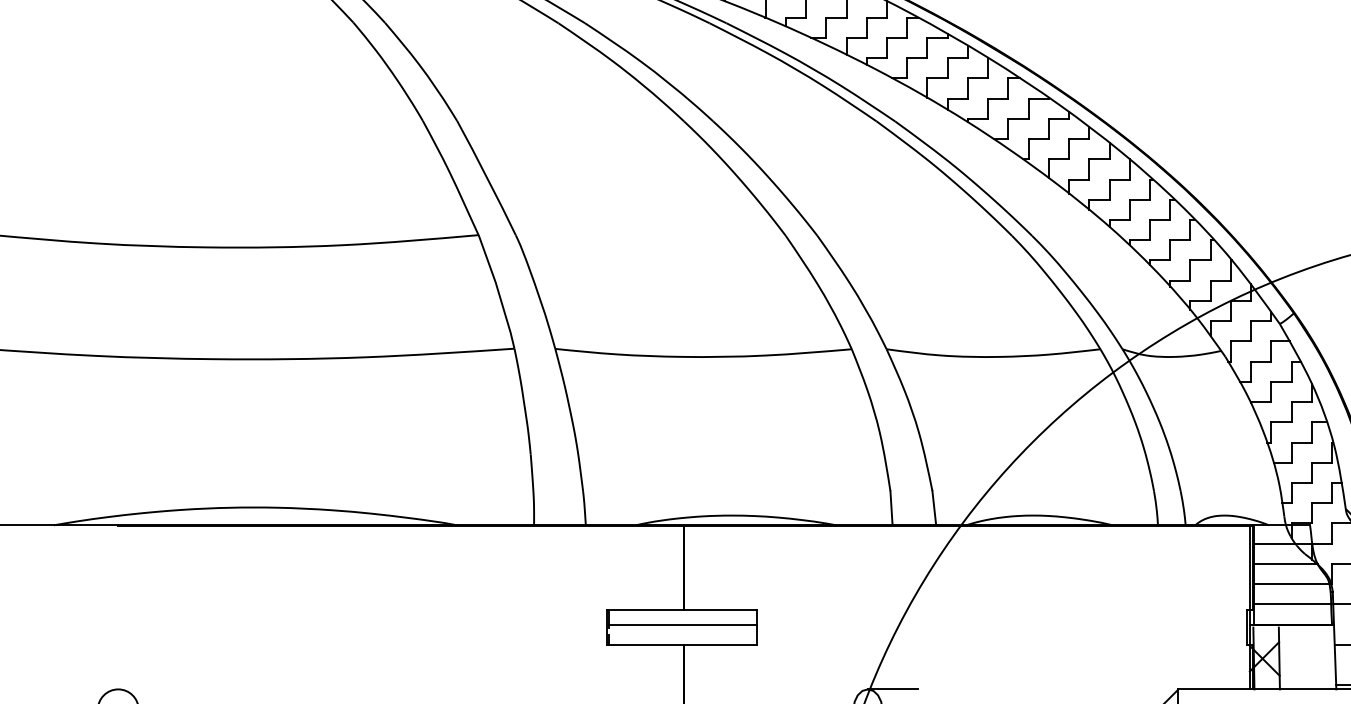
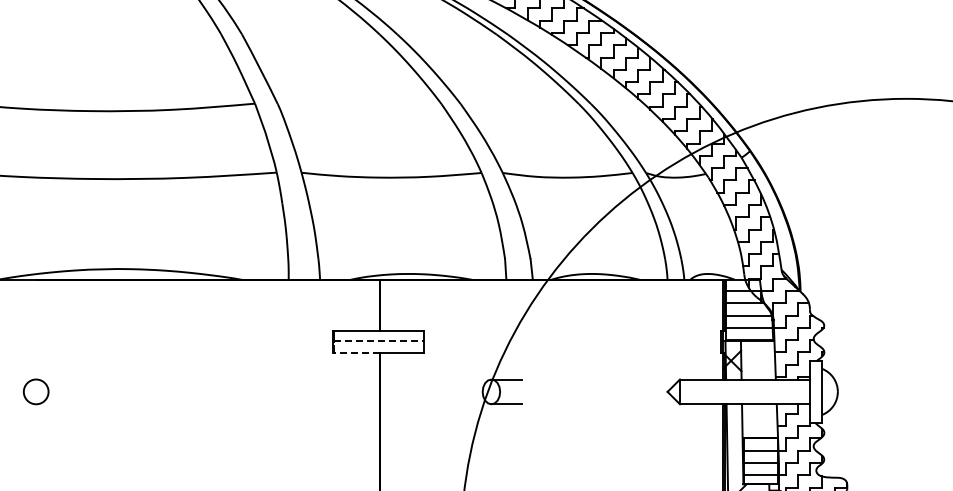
line: (681, 625) -> (378, 340), solid -> dashed
line: (644, 644) -> (355, 352), solid -> dashed

